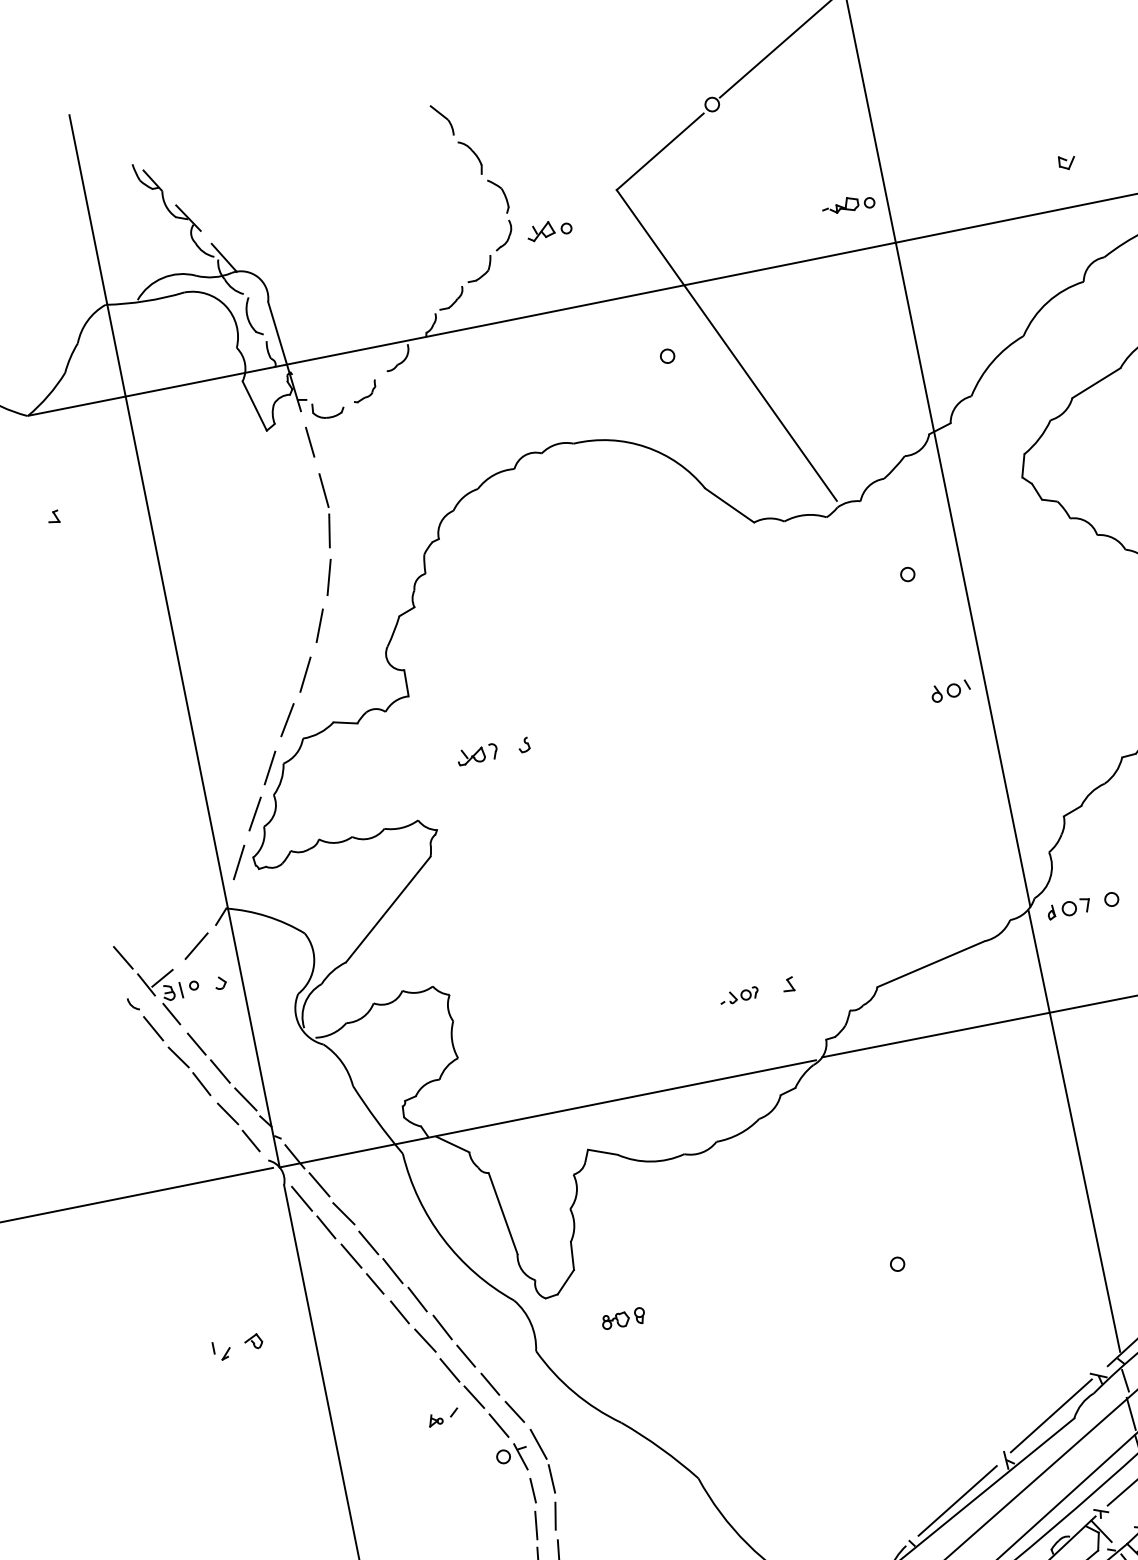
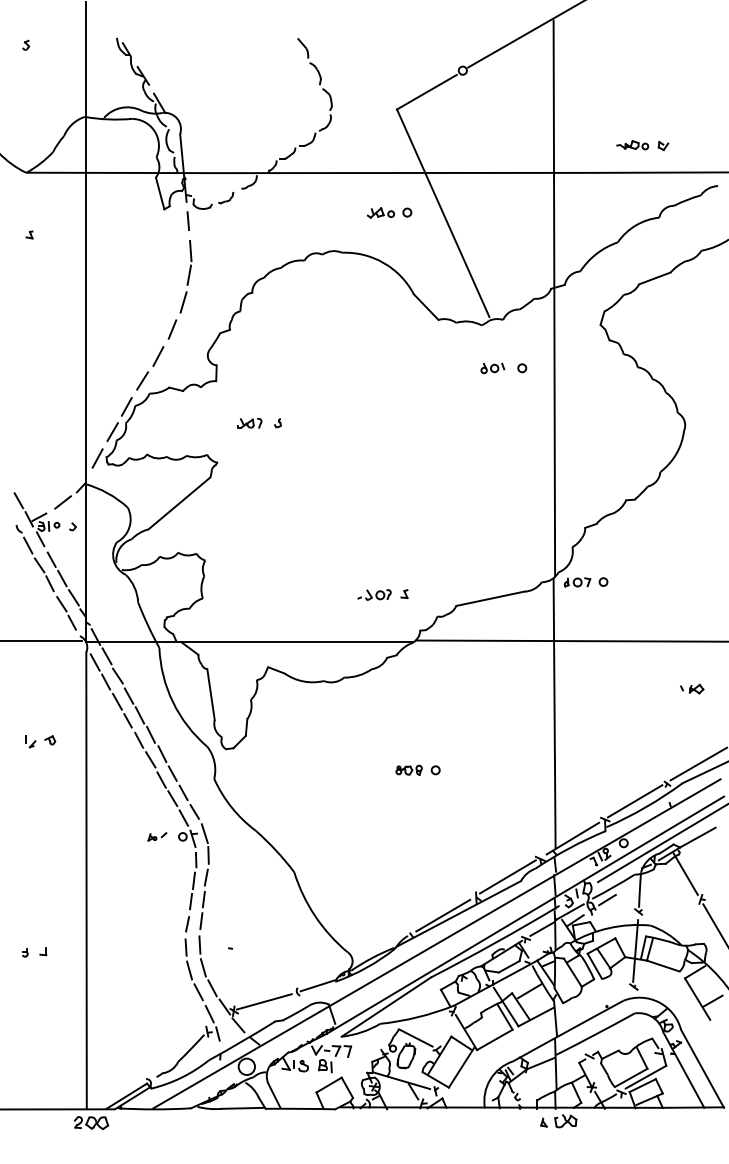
part: (848, 205) -> (632, 145), moved
part: (548, 229) -> (380, 212), moved
part: (950, 691) -> (492, 368), moved
part: (739, 995) -> (374, 594), size x1.43
part: (622, 1317) -> (408, 769), moved
part: (443, 1416) -> (157, 836), moved

